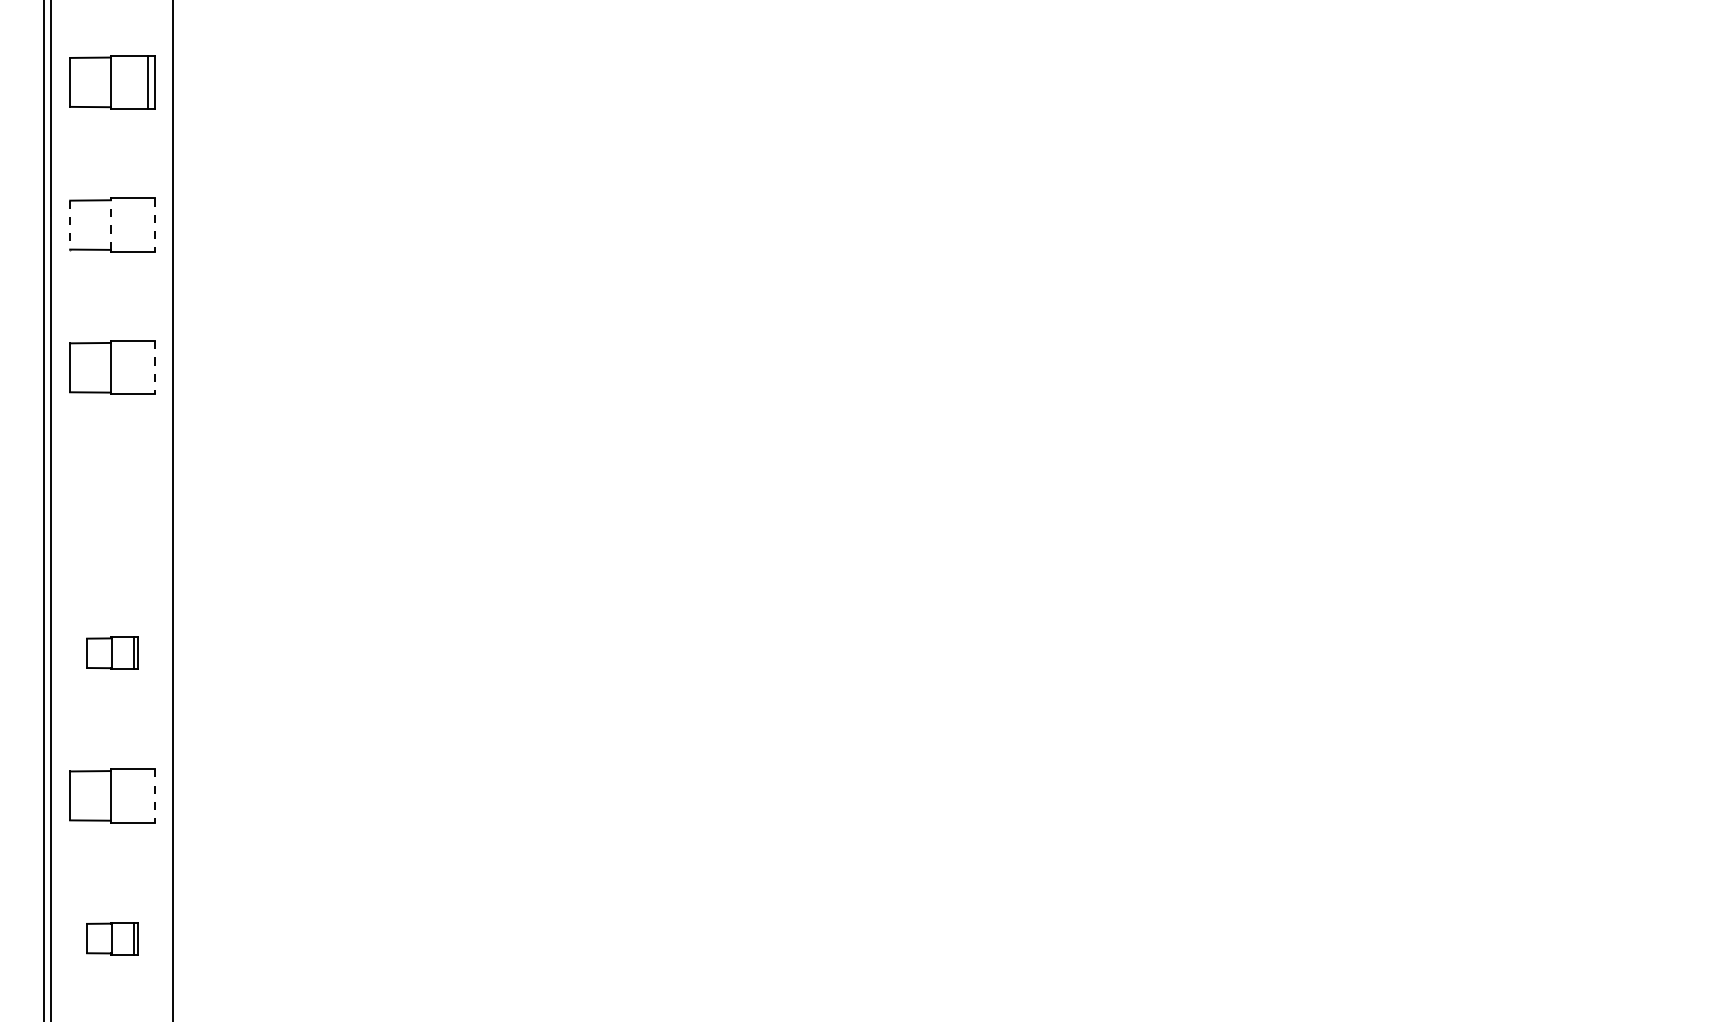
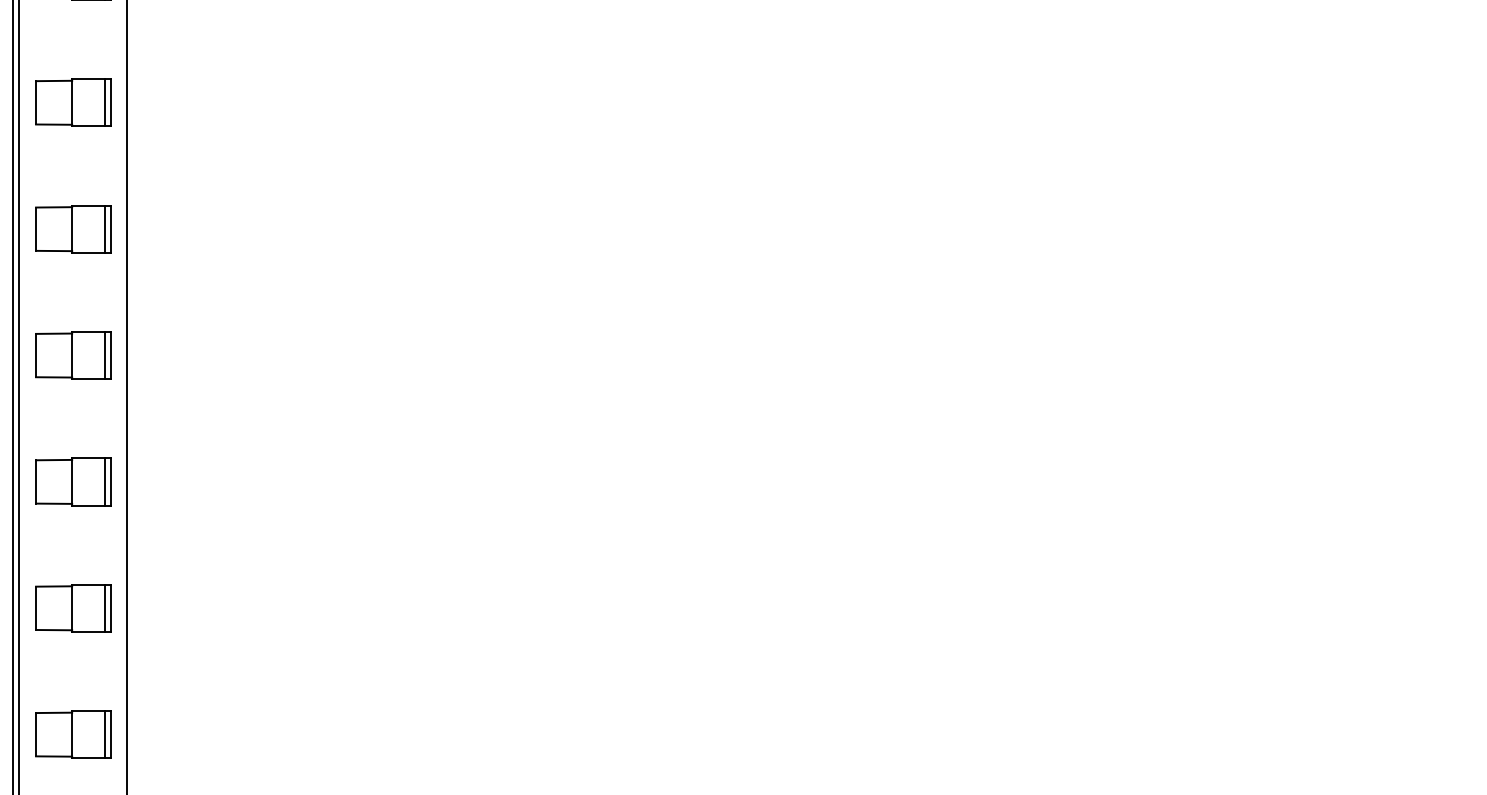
line: (147, 224) -> (104, 102), added
line: (70, 225) -> (36, 103), dashed -> solid
line: (110, 225) -> (71, 103), dashed -> solid
line: (154, 225) -> (110, 103), dashed -> solid
line: (147, 367) -> (104, 228), added
line: (154, 367) -> (110, 228), dashed -> solid
part: (112, 510) -> (73, 355), added
part: (112, 653) -> (73, 482), size x1.67
line: (147, 795) -> (104, 607), added
line: (154, 795) -> (110, 607), dashed -> solid
part: (112, 938) -> (73, 734), size x1.67

